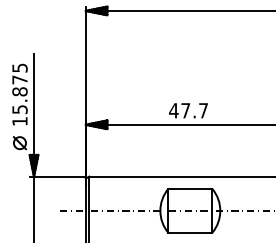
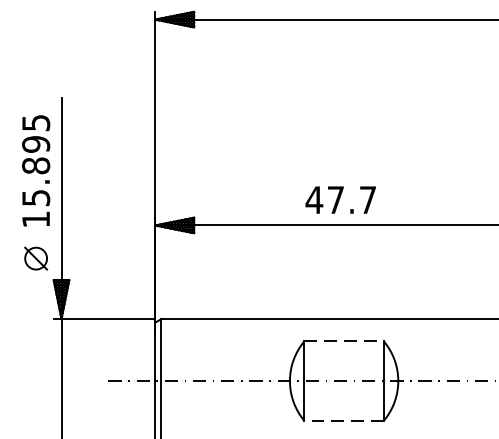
text: (19, 79) -> (35, 143), 15.875 -> 15.895
line: (190, 188) -> (344, 340), solid -> dashed
line: (190, 232) -> (344, 420), solid -> dashed

